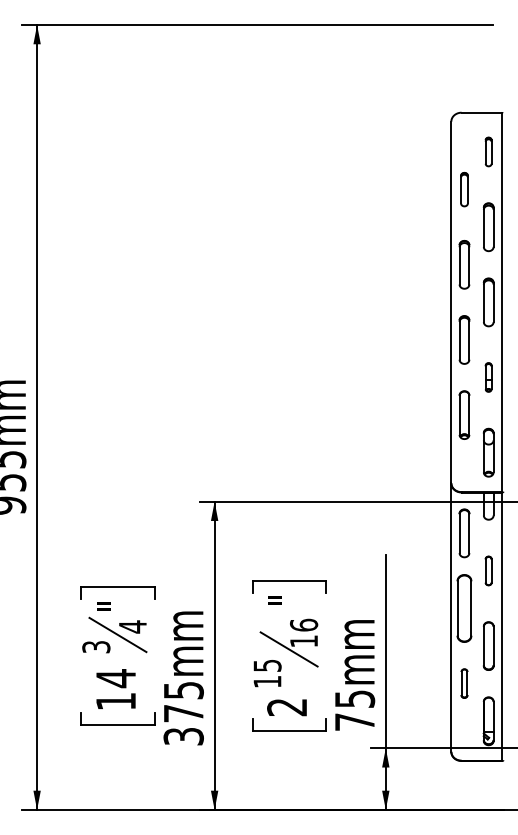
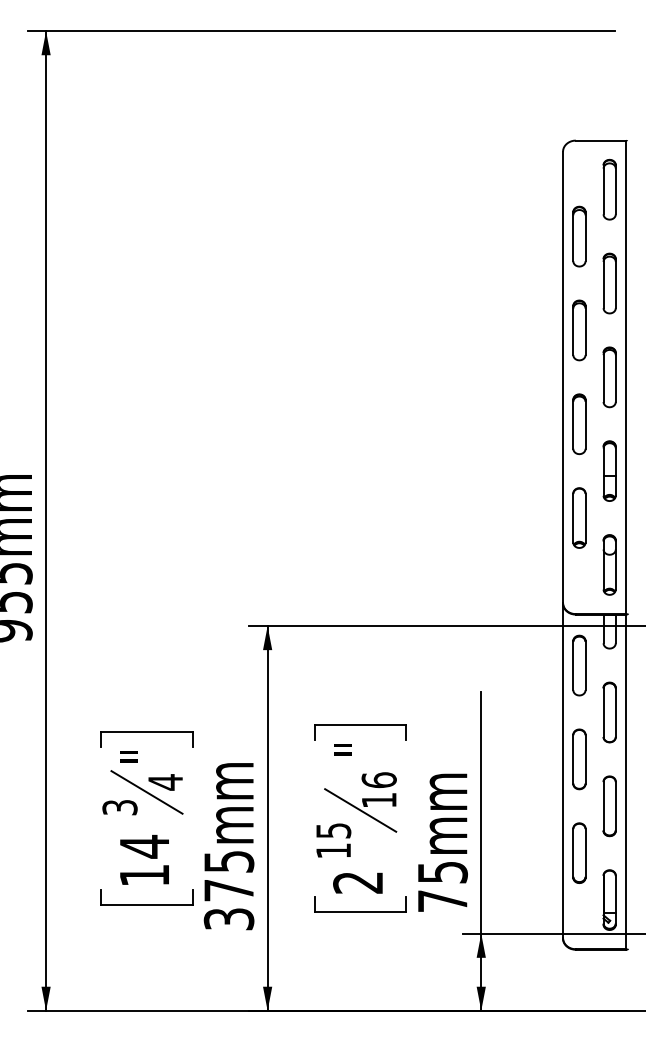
part: (488, 151) -> (609, 189), size x1.67
part: (464, 189) -> (579, 236), size x1.43
part: (488, 377) -> (609, 470), size x1.67
part: (488, 570) -> (609, 712), size x1.67
part: (464, 608) -> (579, 759), size x0.71
part: (464, 683) -> (579, 852), size x1.67

